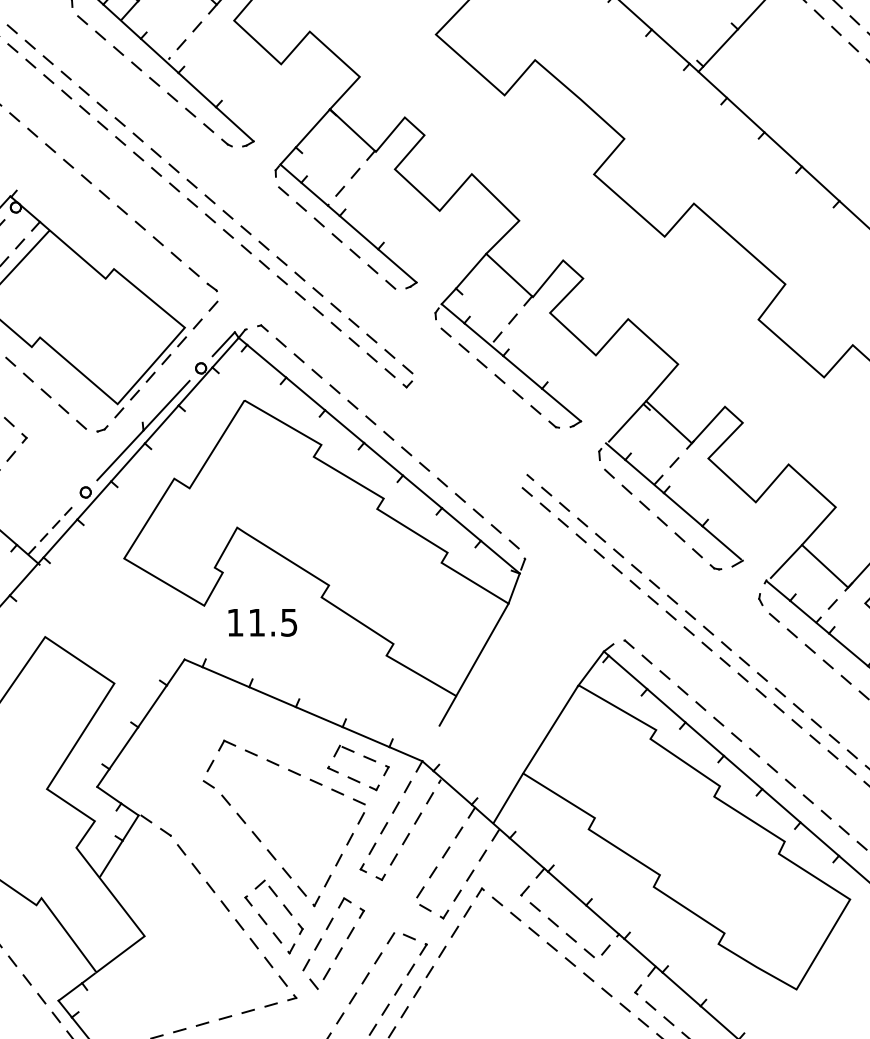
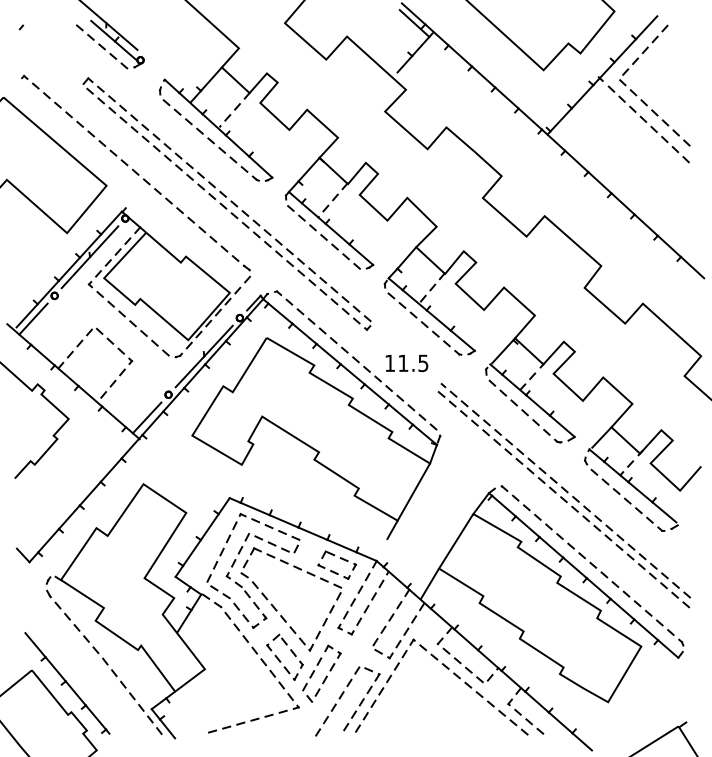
line: (51, 529) -> (147, 417), dashed -> solid
text: (261, 622) -> (406, 363), moved
part: (202, 799) -> (240, 584), added

